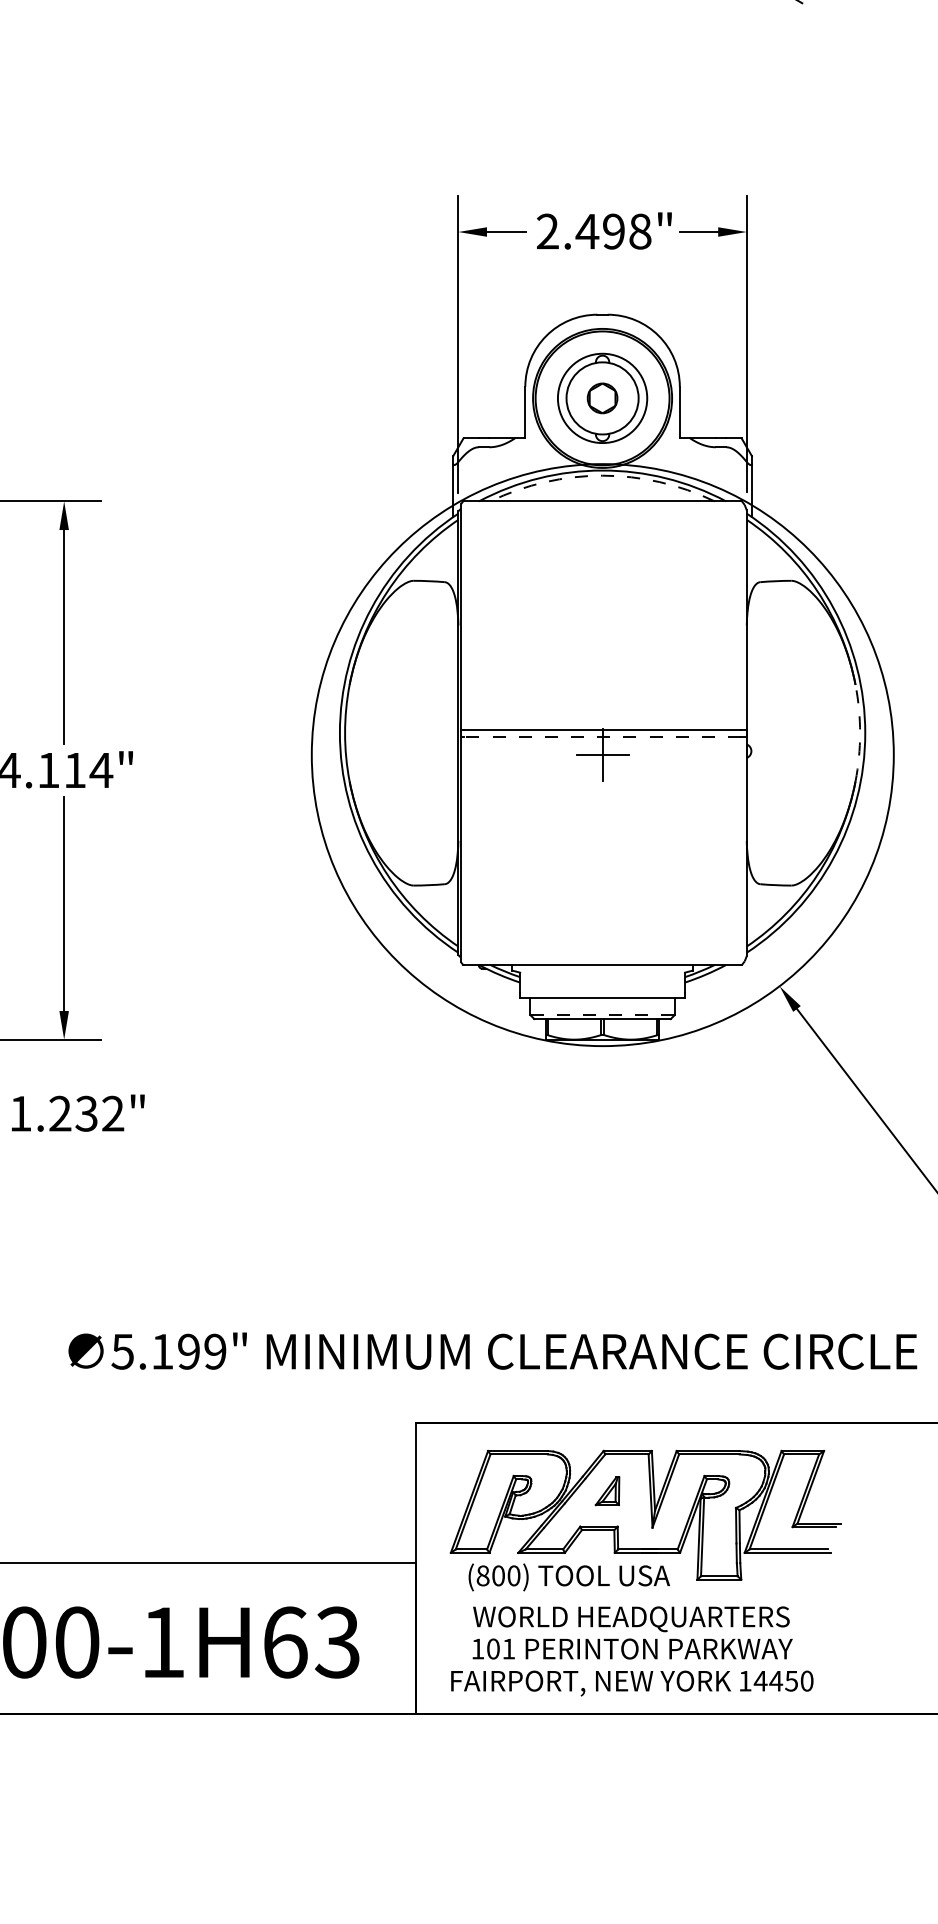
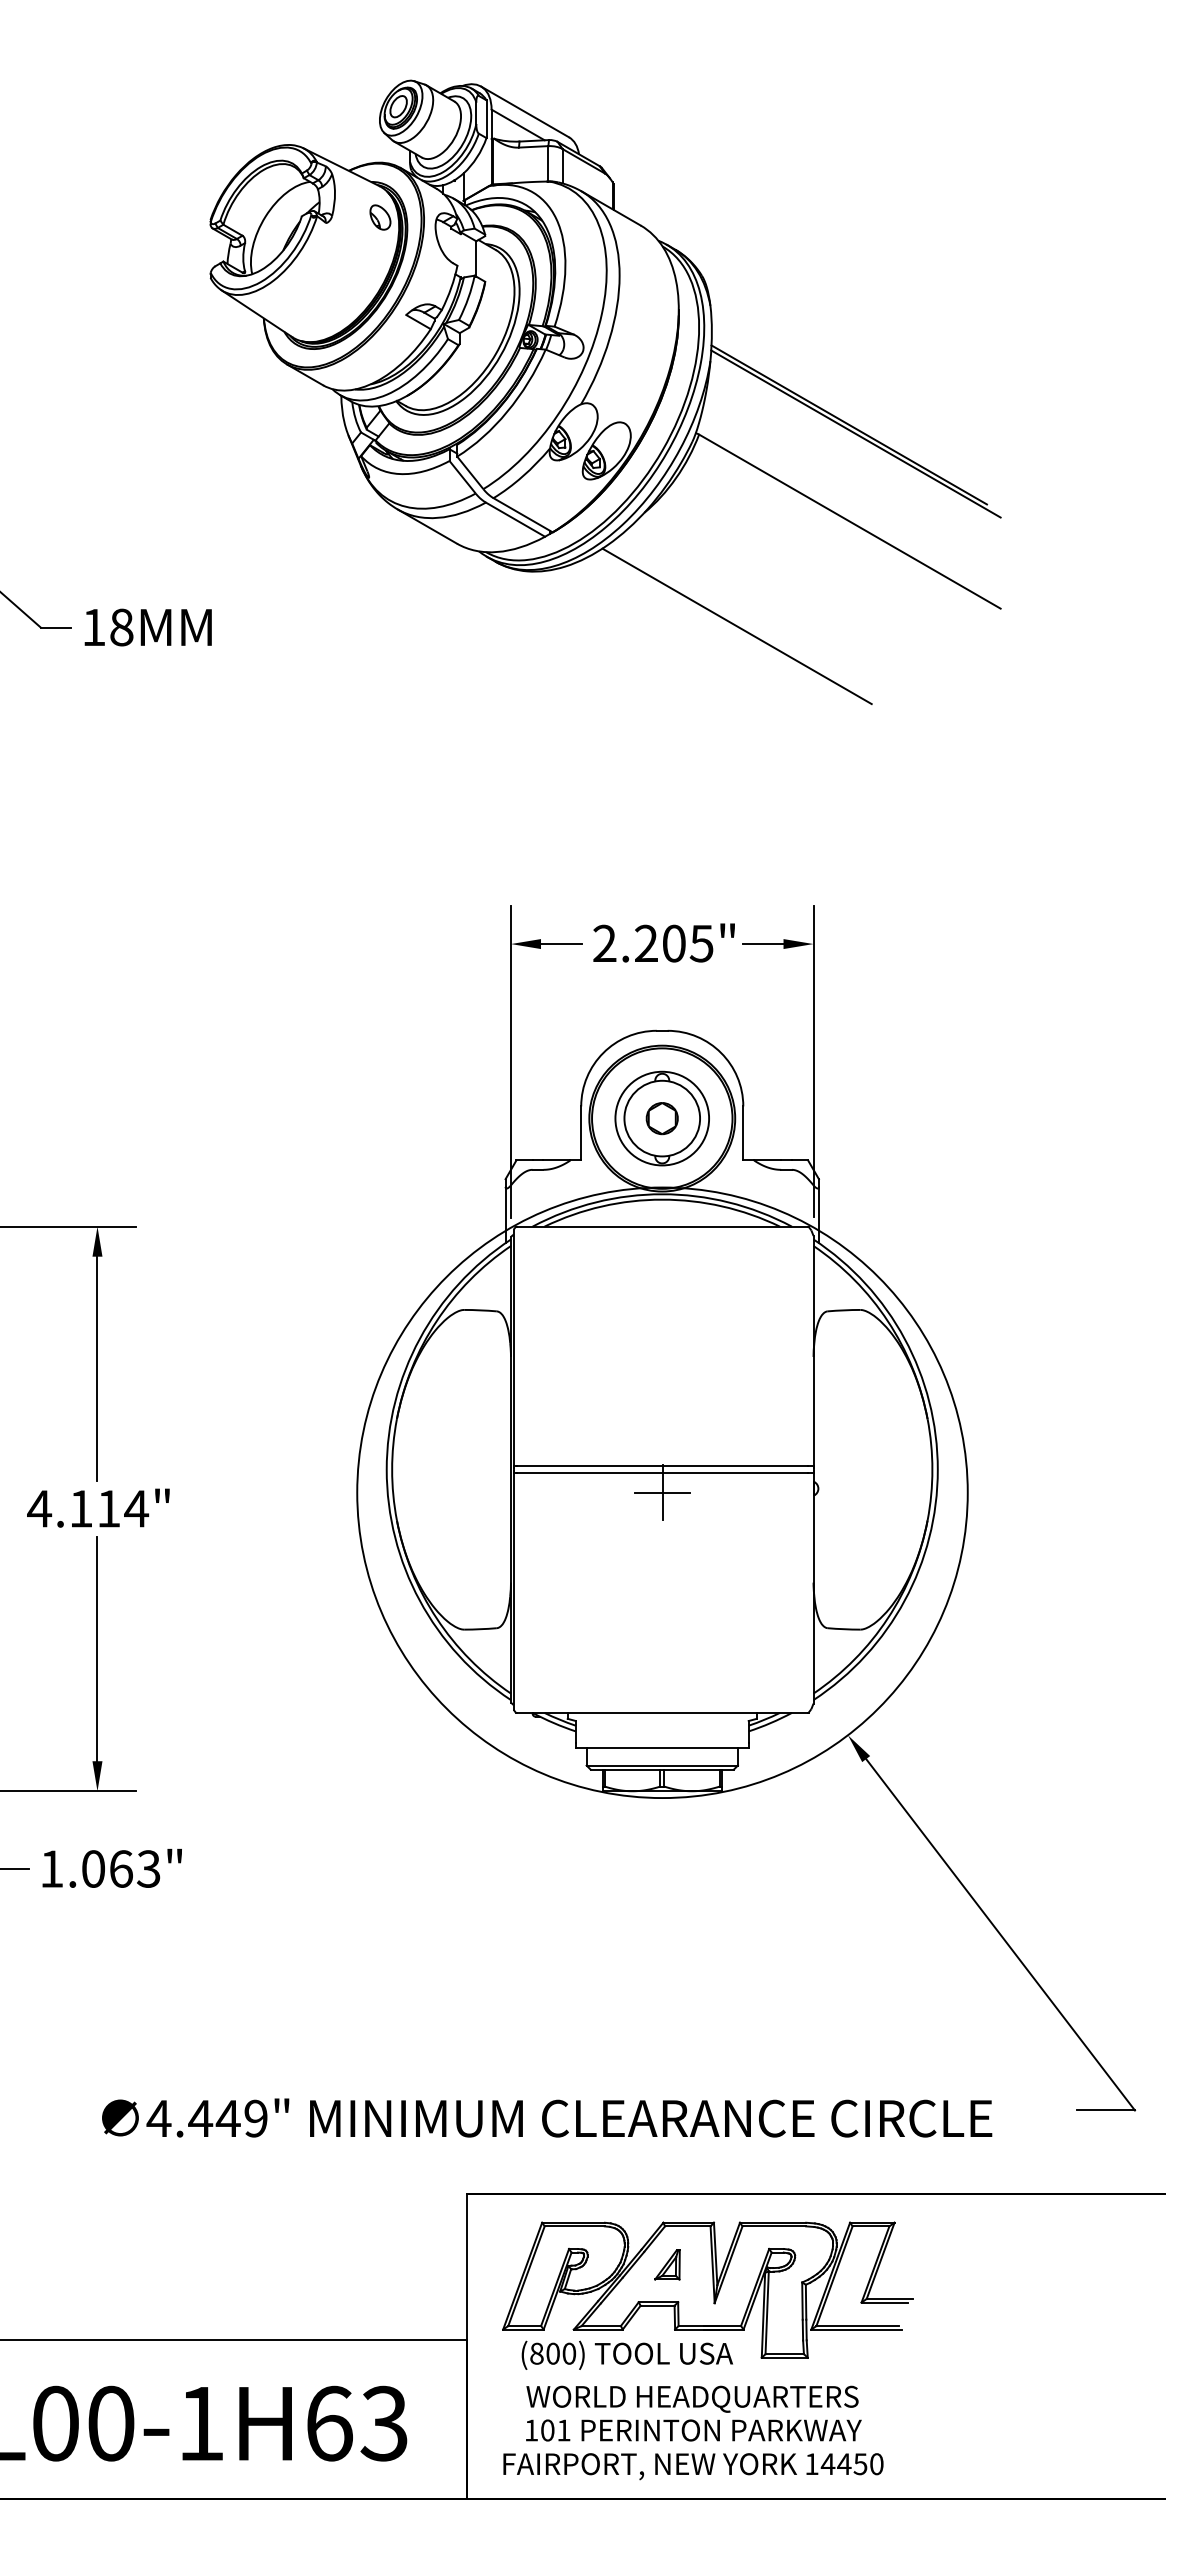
text: (613, 231) -> (673, 943), 2.498" -> 2.205"
arc: (602, 475) -> (662, 1199), dashed -> solid
arc: (860, 732) -> (932, 1469), dashed -> solid
line: (601, 736) -> (661, 1473), dashed -> solid
line: (602, 1015) -> (662, 1765), dashed -> solid
text: (87, 1113) -> (121, 1868), 1.232" -> 1.063"
text: (155, 1351) -> (193, 2118), 5.199" -> 4.449"

